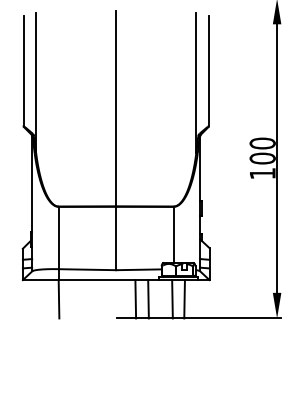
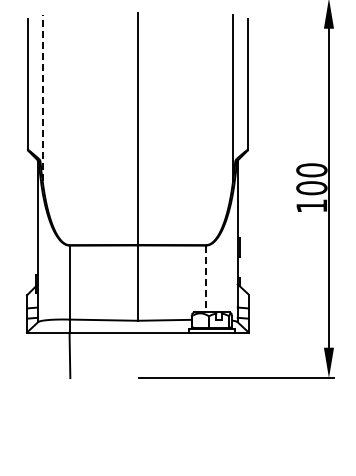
line: (35, 82) -> (42, 97), solid -> dashed
line: (173, 235) -> (206, 279), solid -> dashed
line: (135, 299) -> (160, 355), removed
line: (147, 299) -> (175, 355), removed
line: (172, 299) -> (204, 355), removed
line: (184, 299) -> (218, 355), removed

